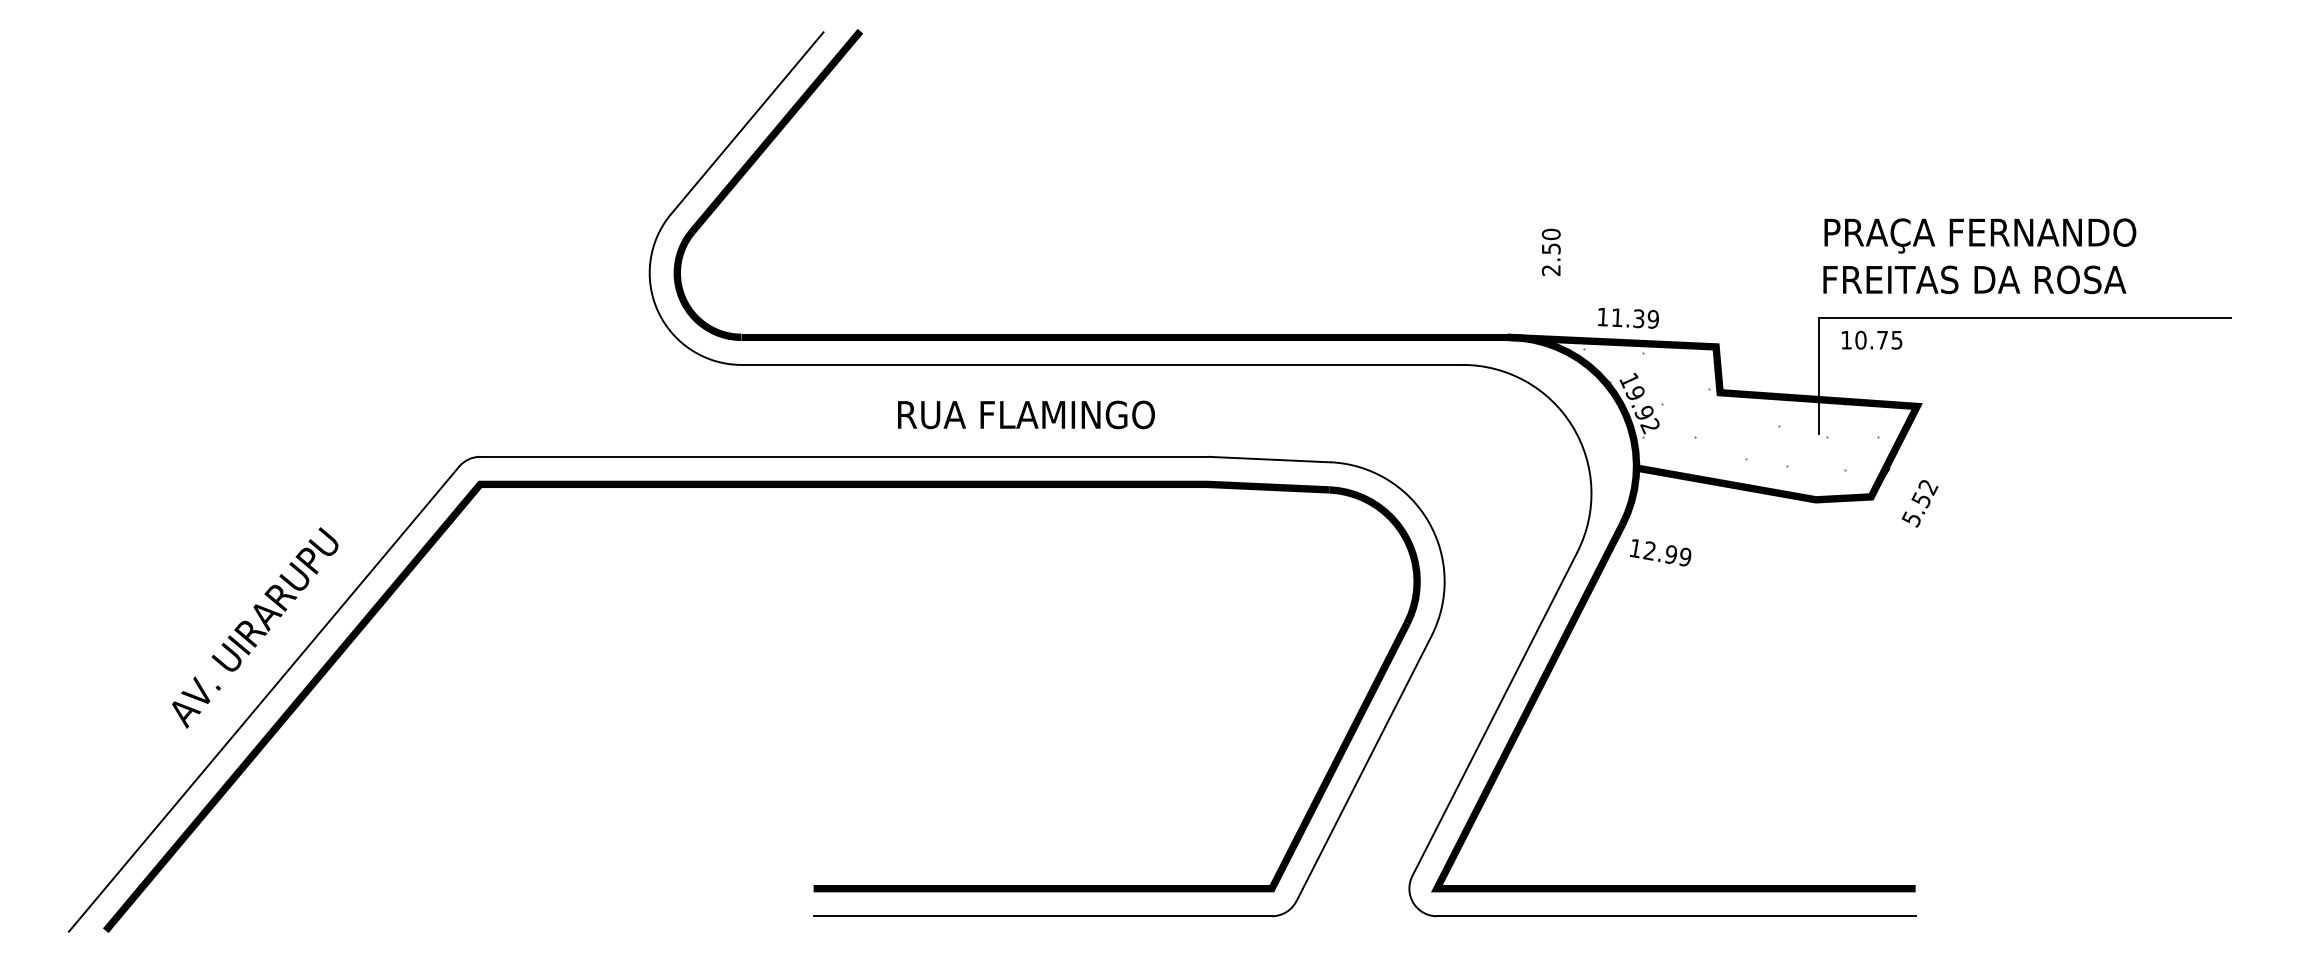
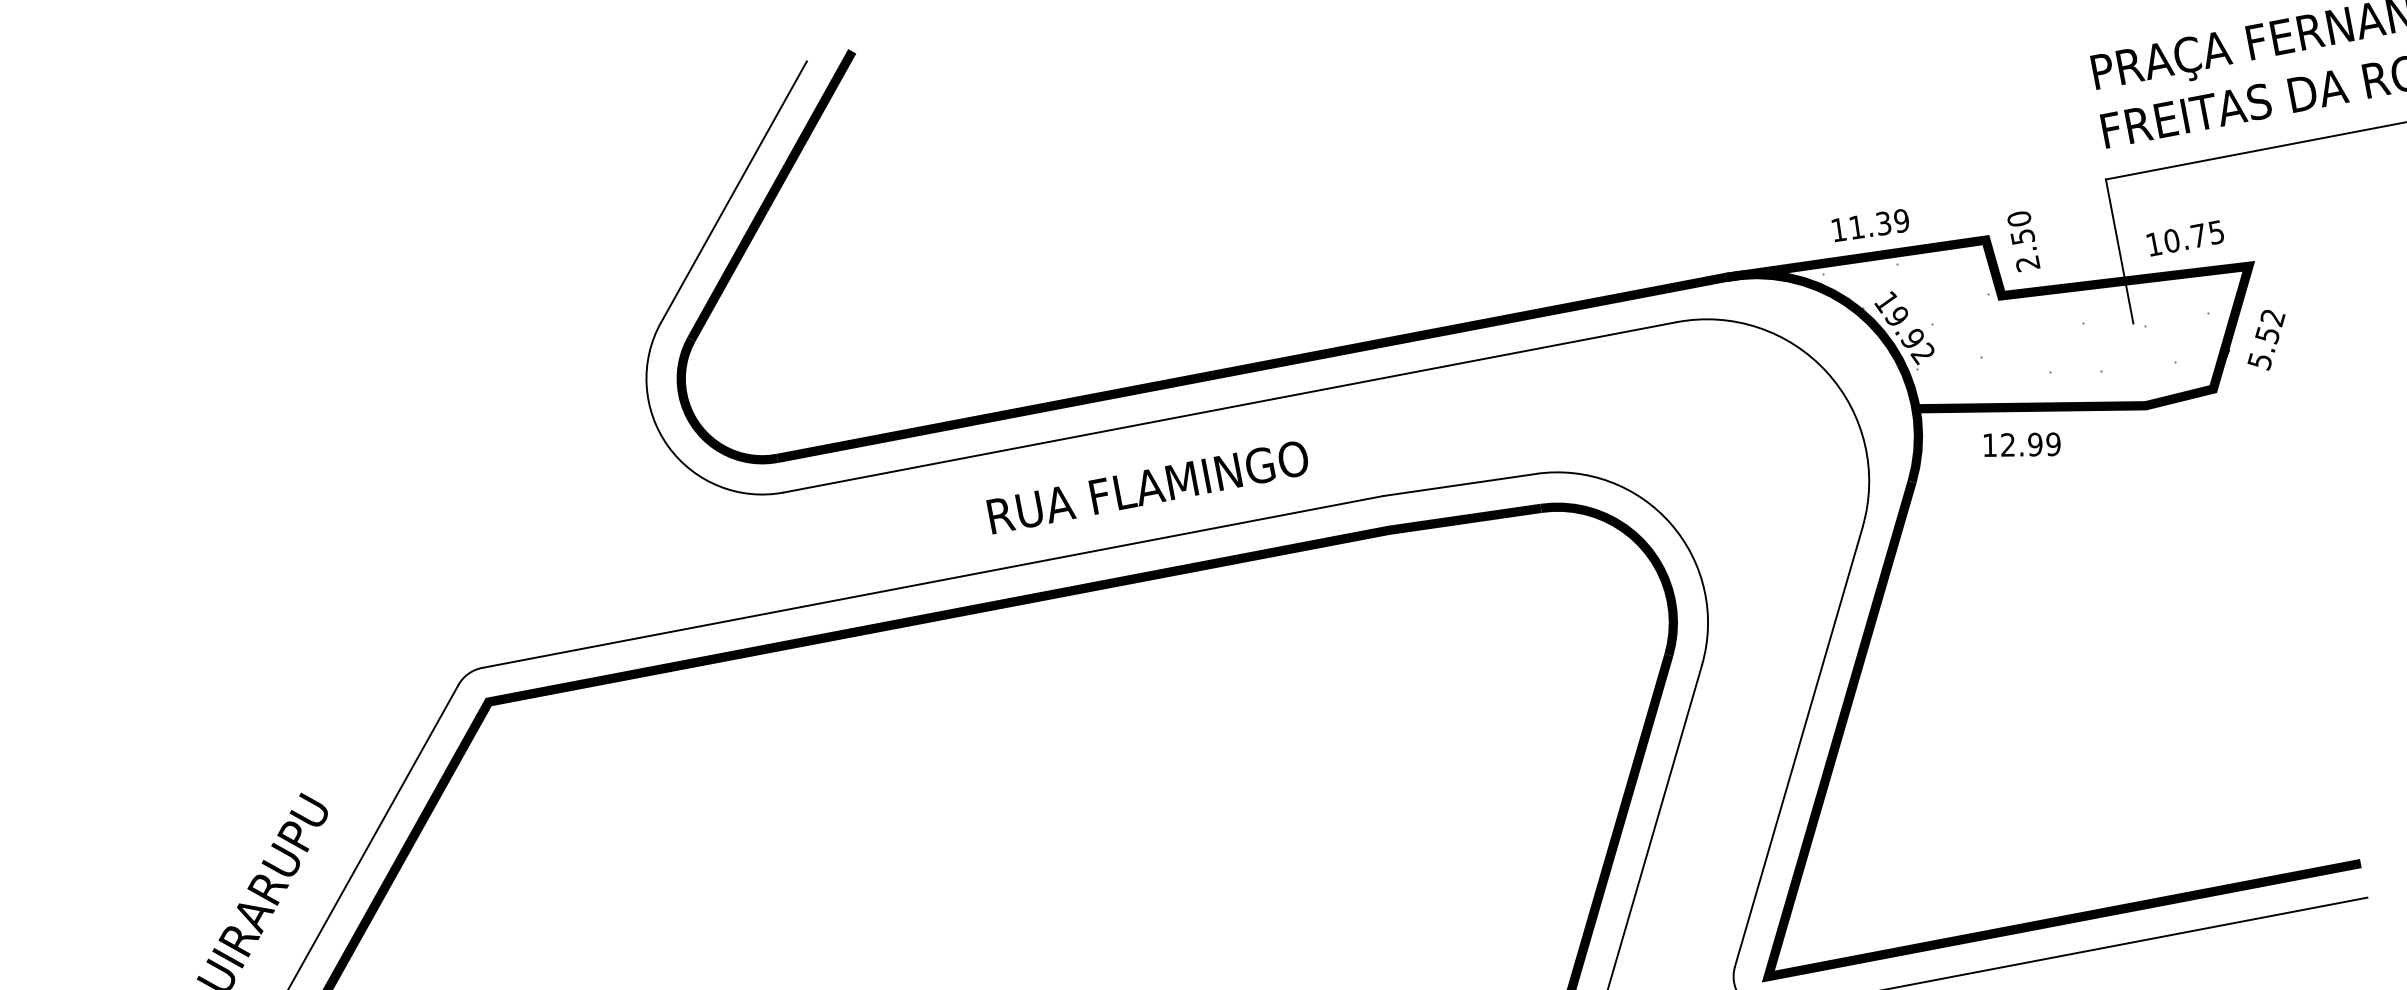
text: (1550, 251) -> (2022, 240), moved
text: (1872, 339) -> (2186, 237), moved
text: (1919, 503) -> (2265, 340), moved
text: (1660, 552) -> (2021, 444), moved

